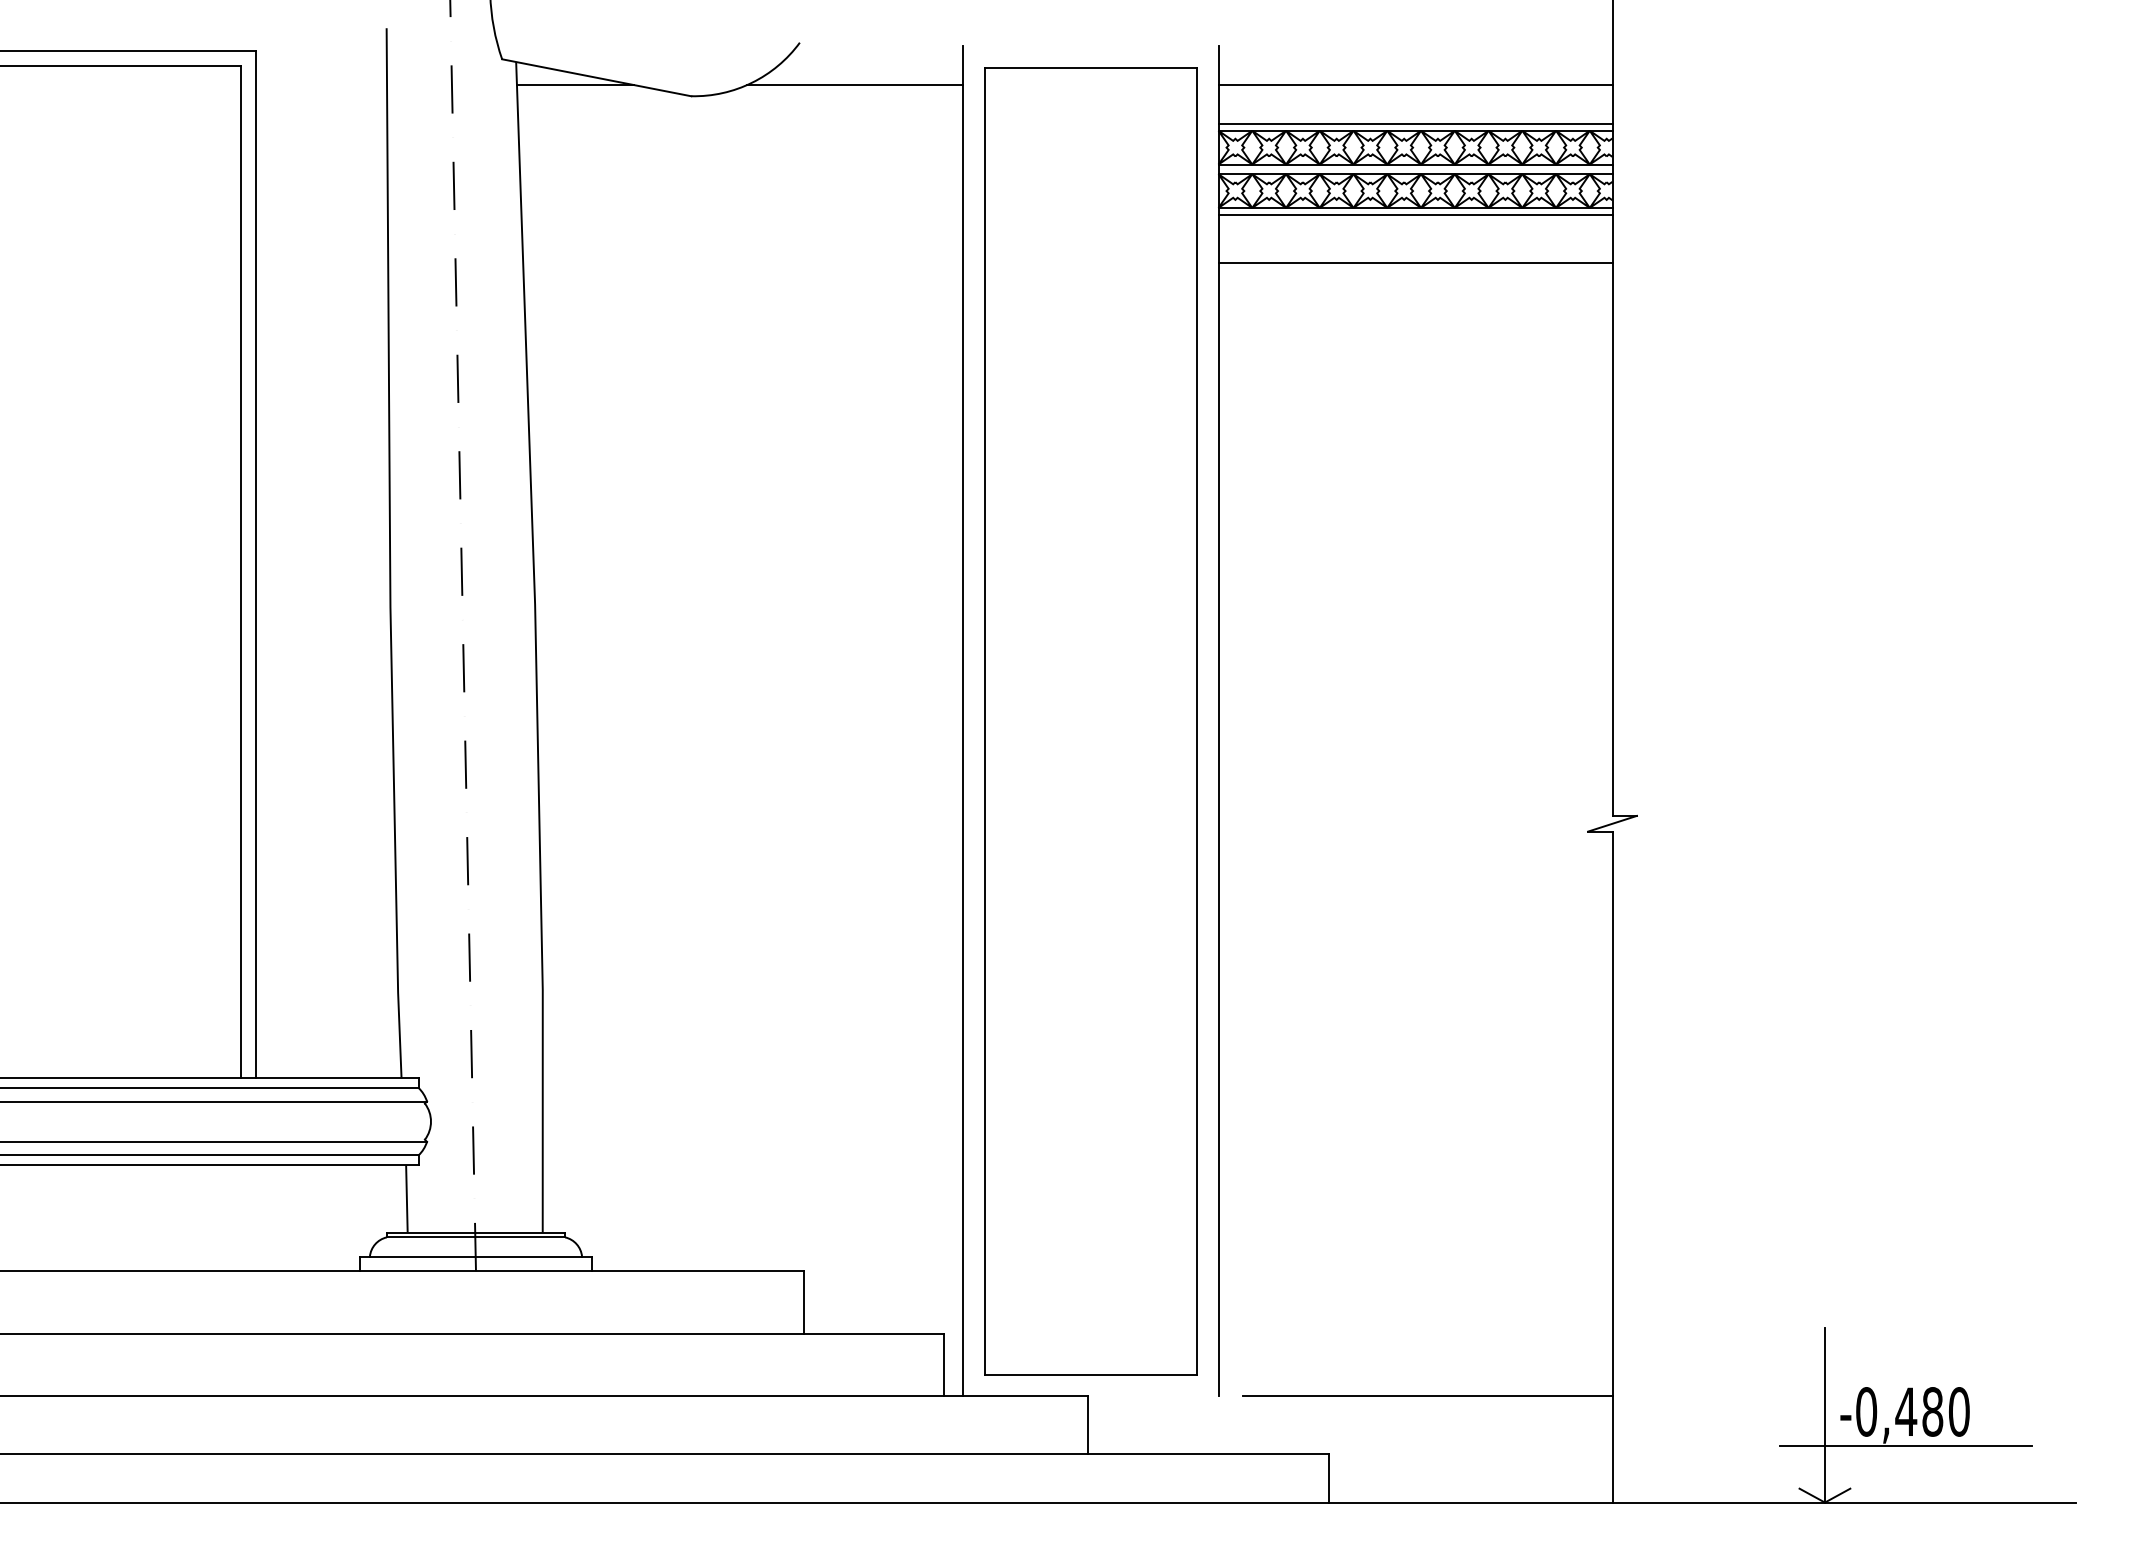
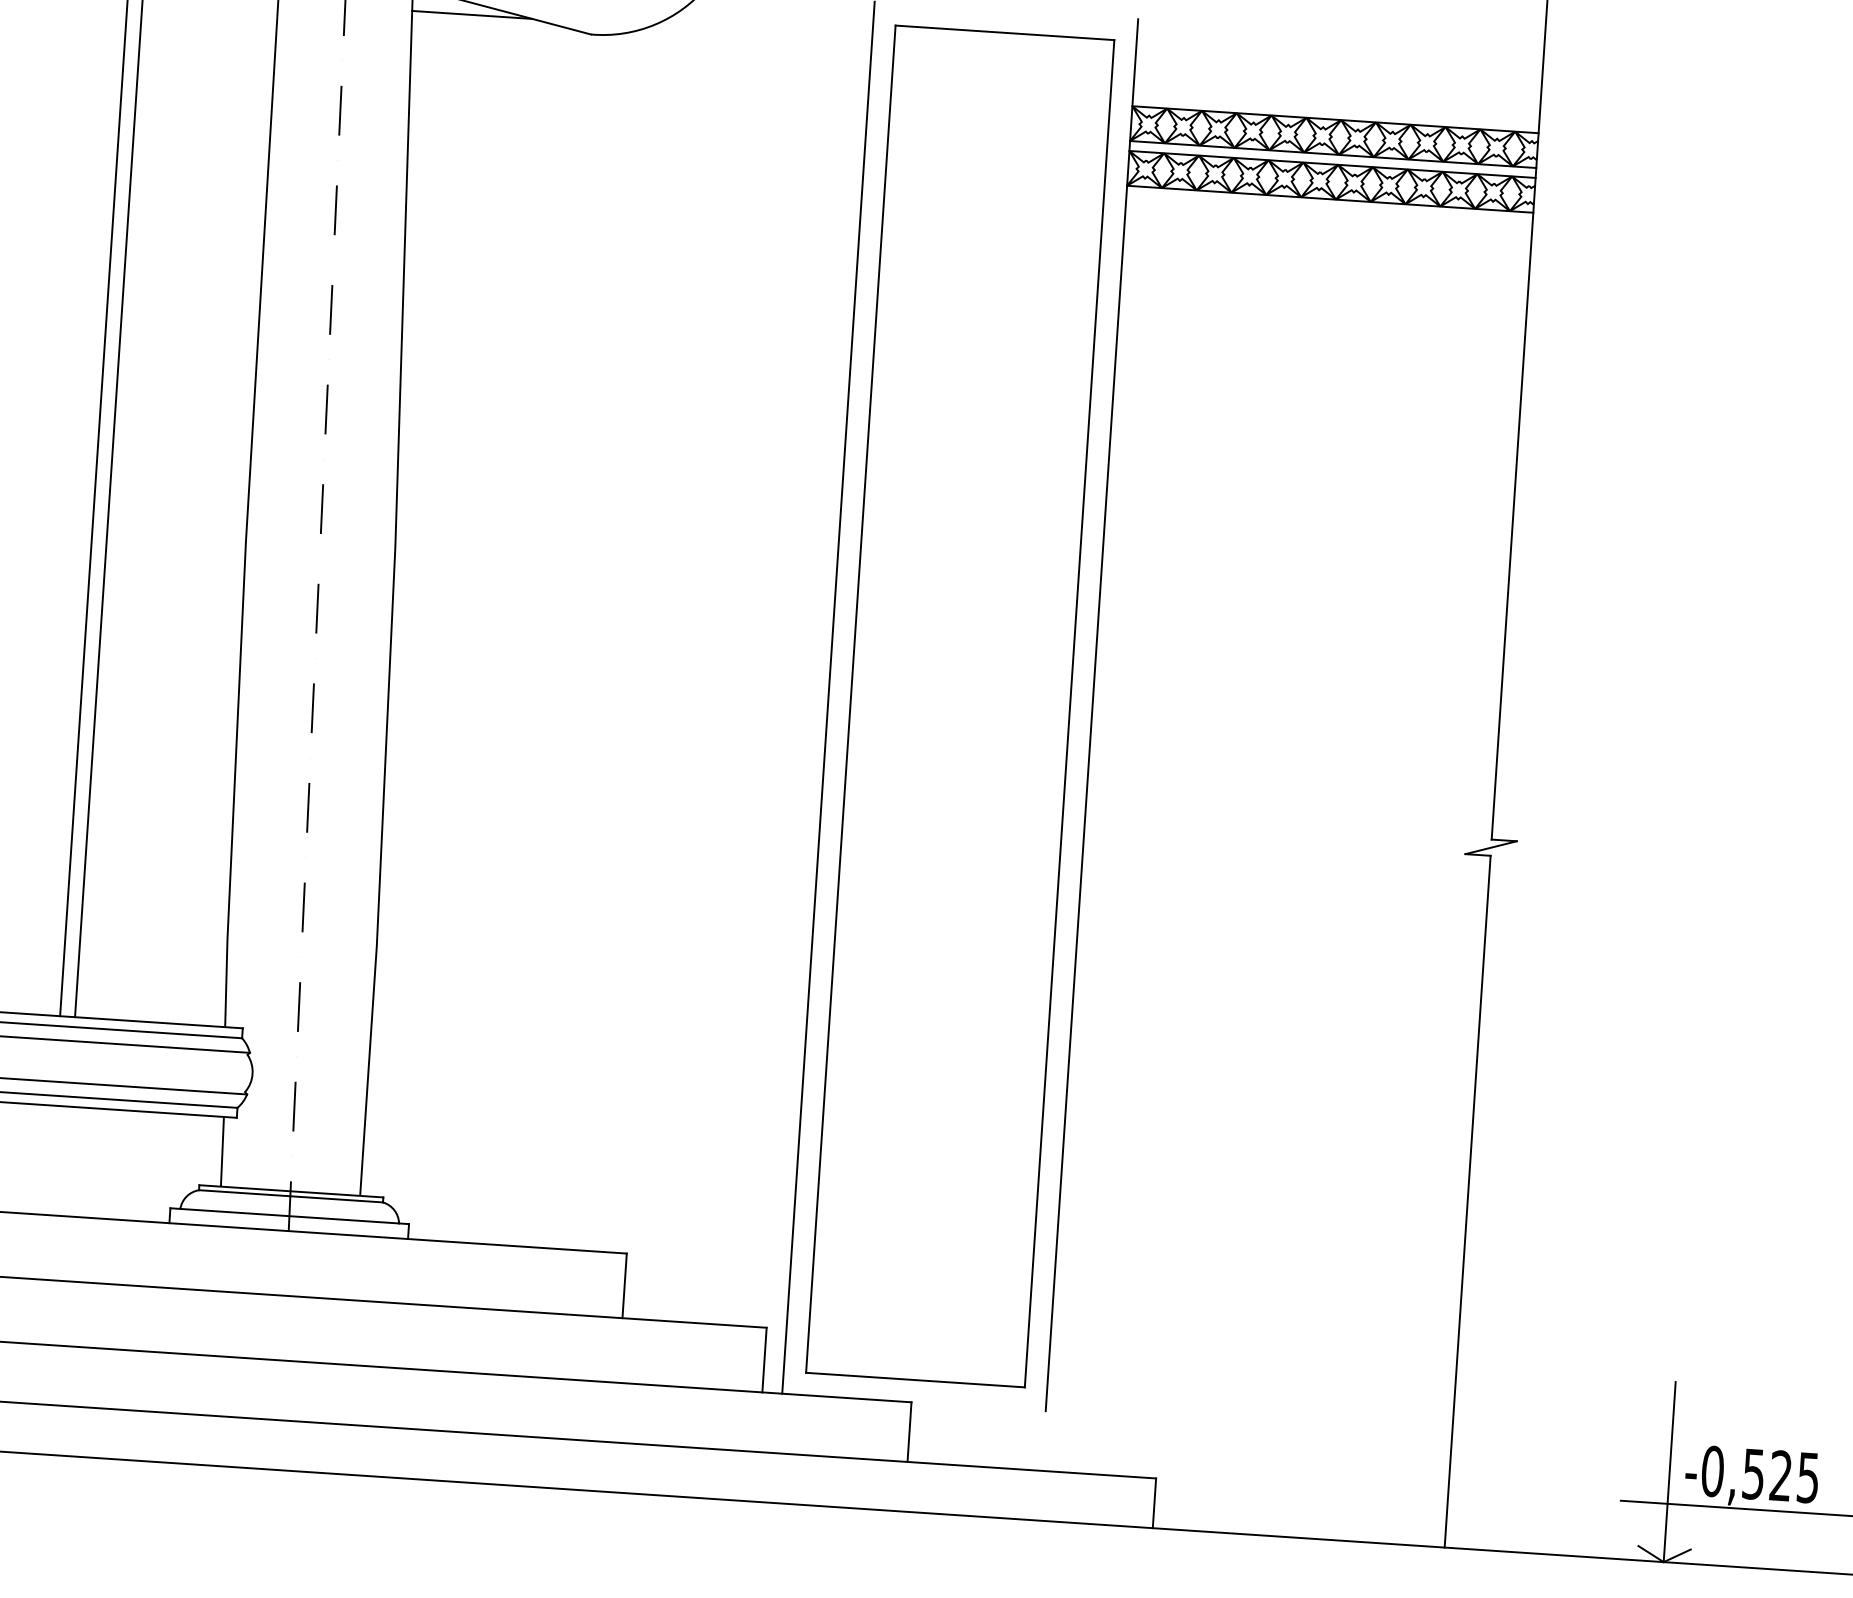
line: (854, 84) -> (760, 33), removed
line: (1415, 84) -> (1338, 71), removed
line: (1415, 123) -> (1335, 112), removed
line: (1415, 215) -> (1329, 207), removed
line: (1415, 263) -> (1326, 256), removed
line: (1427, 1396) -> (1261, 1425), removed
text: (1932, 1411) -> (1780, 1475), -0,480 -> -0,525

